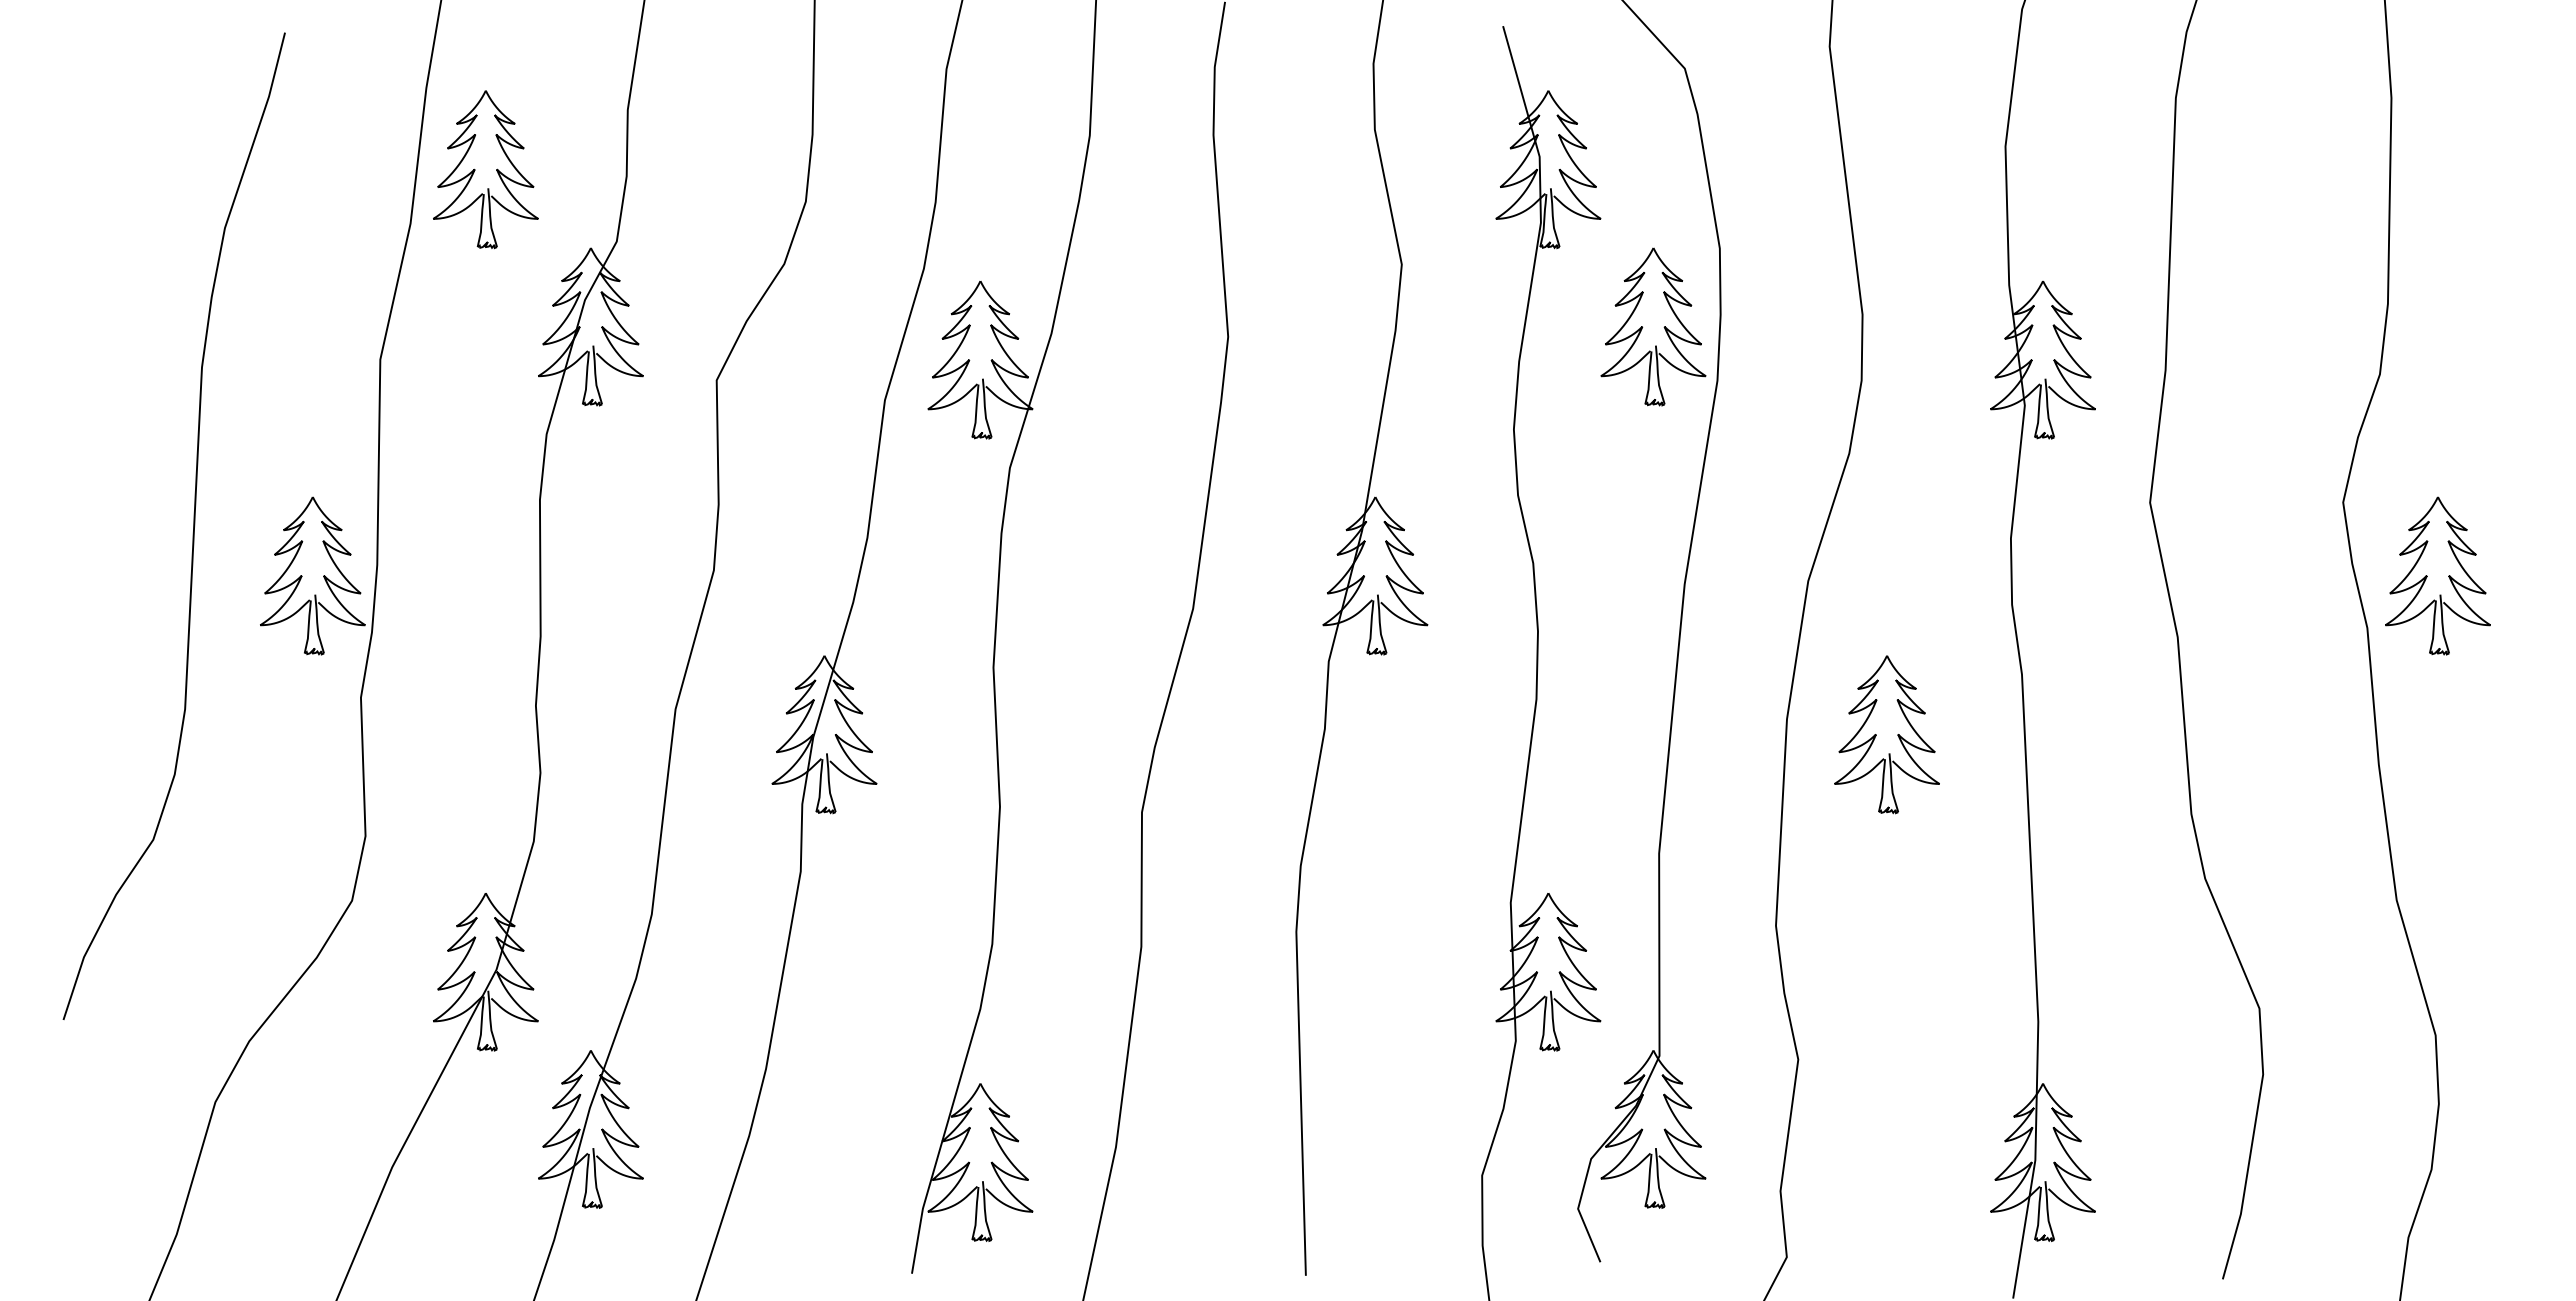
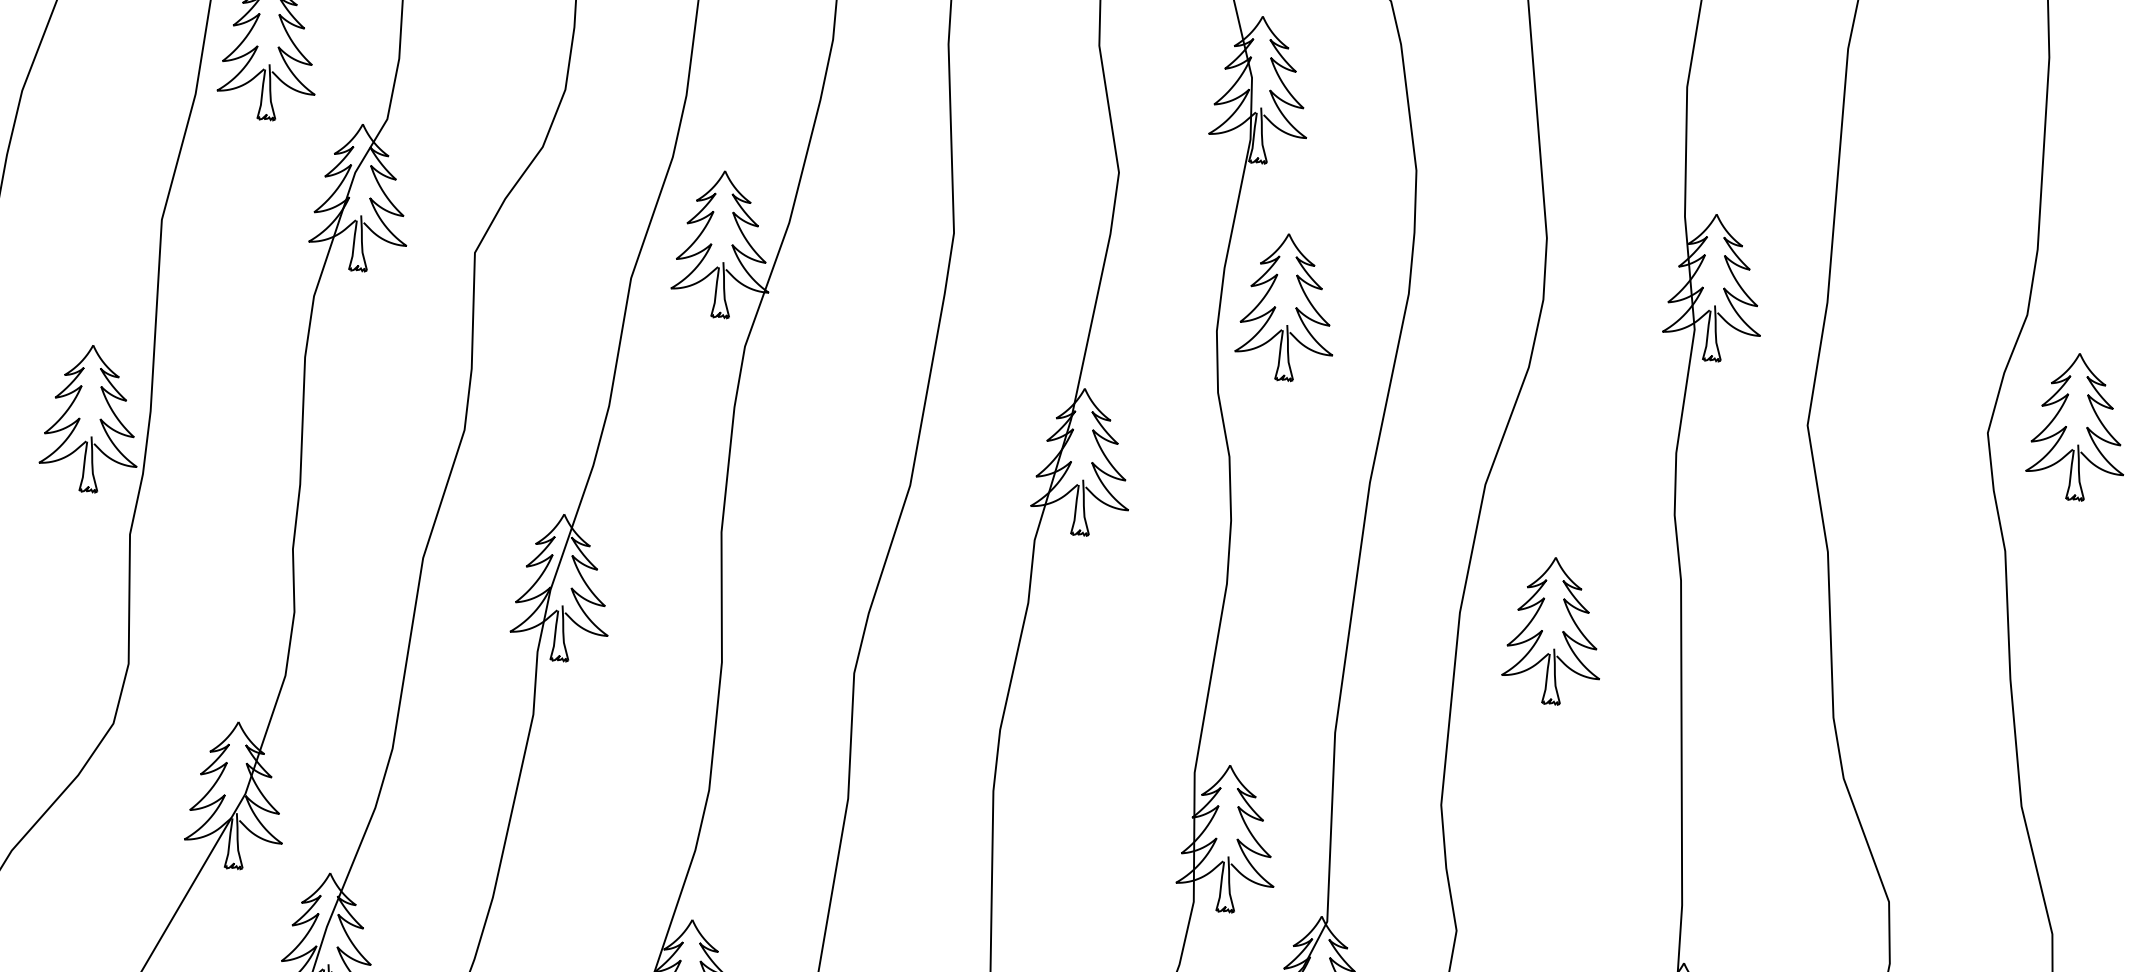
part: (1653, 326) -> (1285, 307), moved
part: (2437, 575) -> (2076, 426), moved

